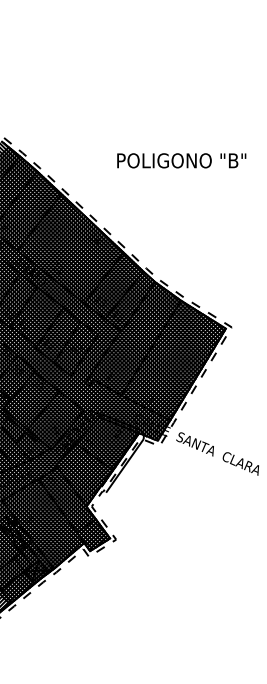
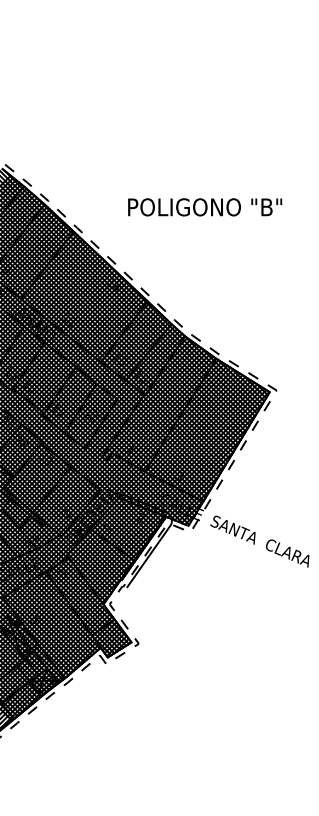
text: (181, 160) -> (204, 206), moved

